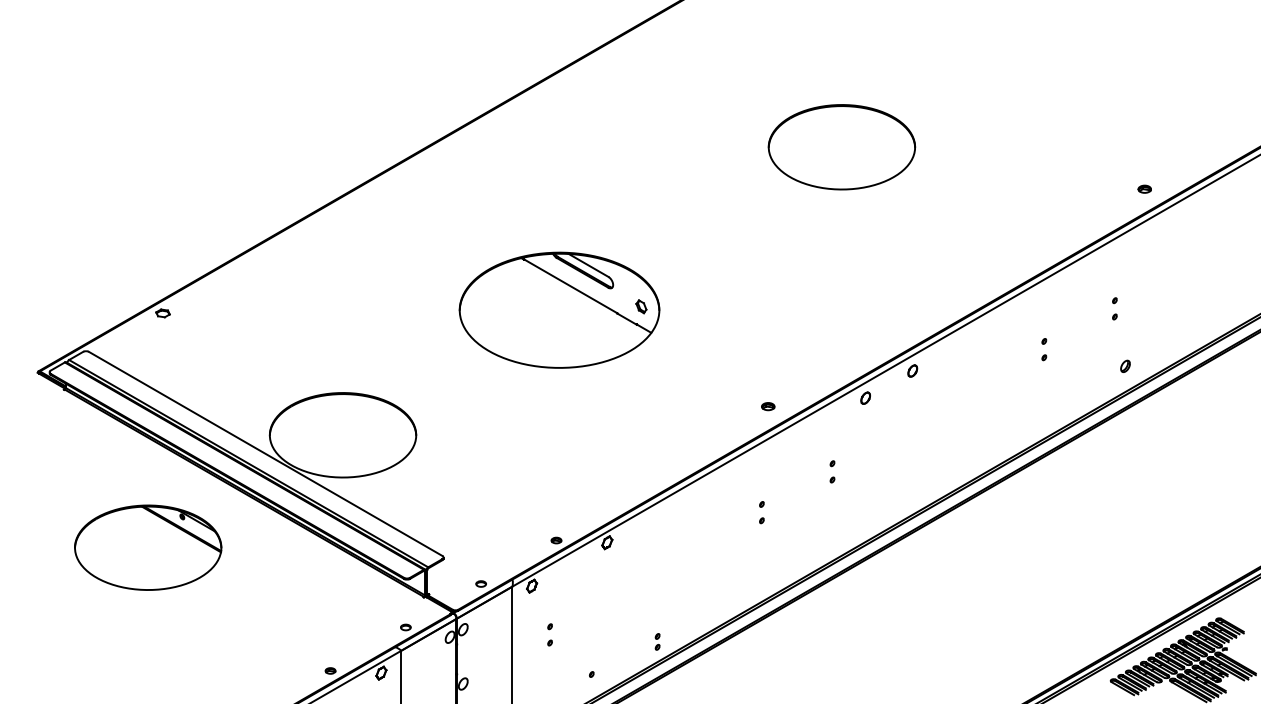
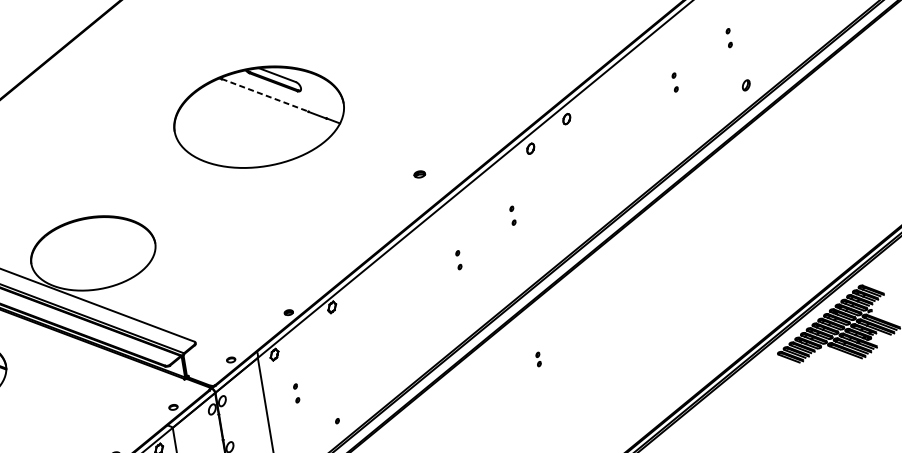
line: (571, 286) -> (265, 95), solid -> dashed
part: (641, 306) -> (328, 102), removed
part: (768, 406) -> (419, 174), moved
part: (657, 641) -> (538, 359), moved

